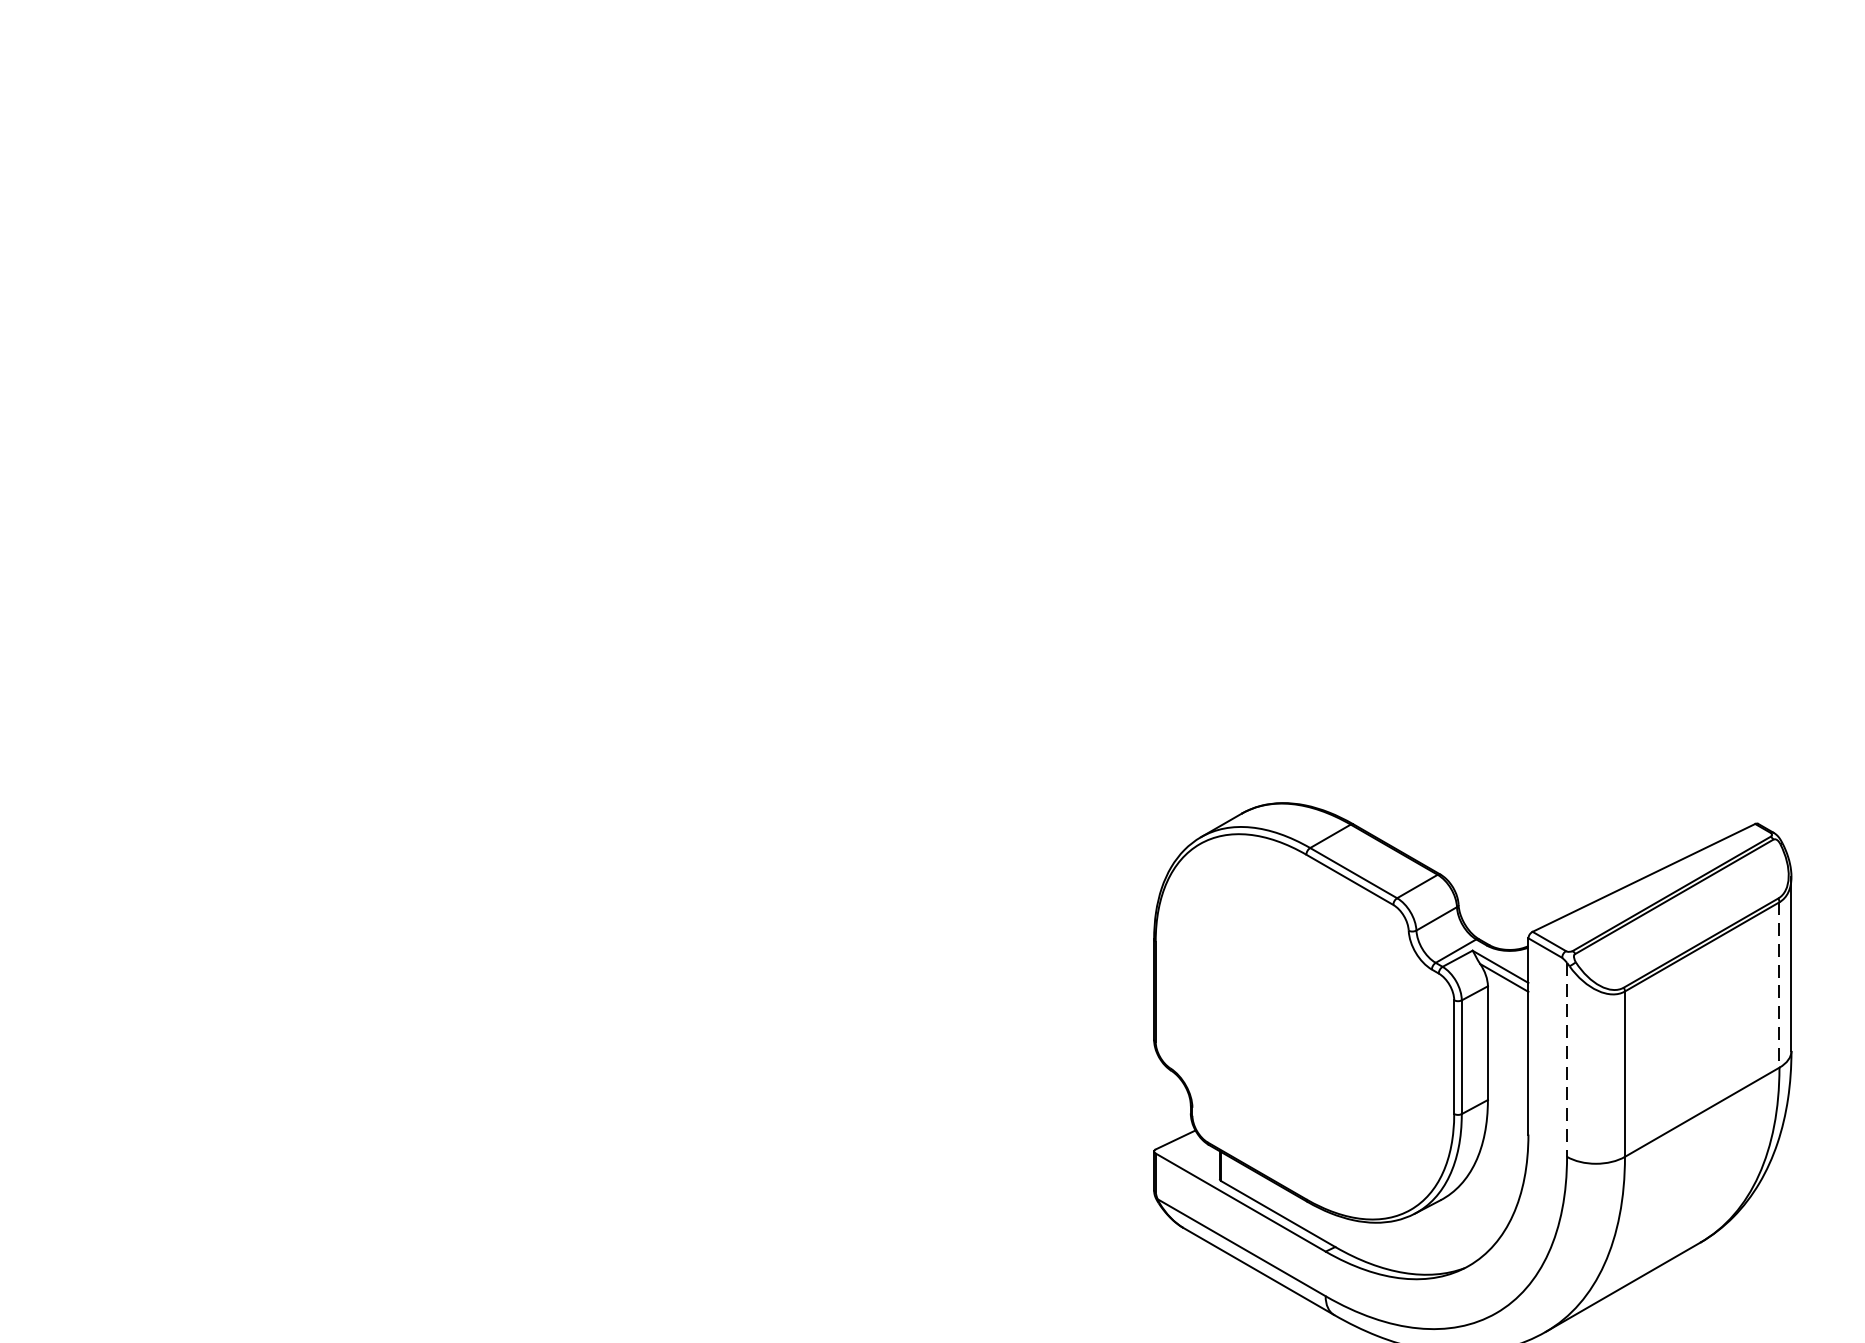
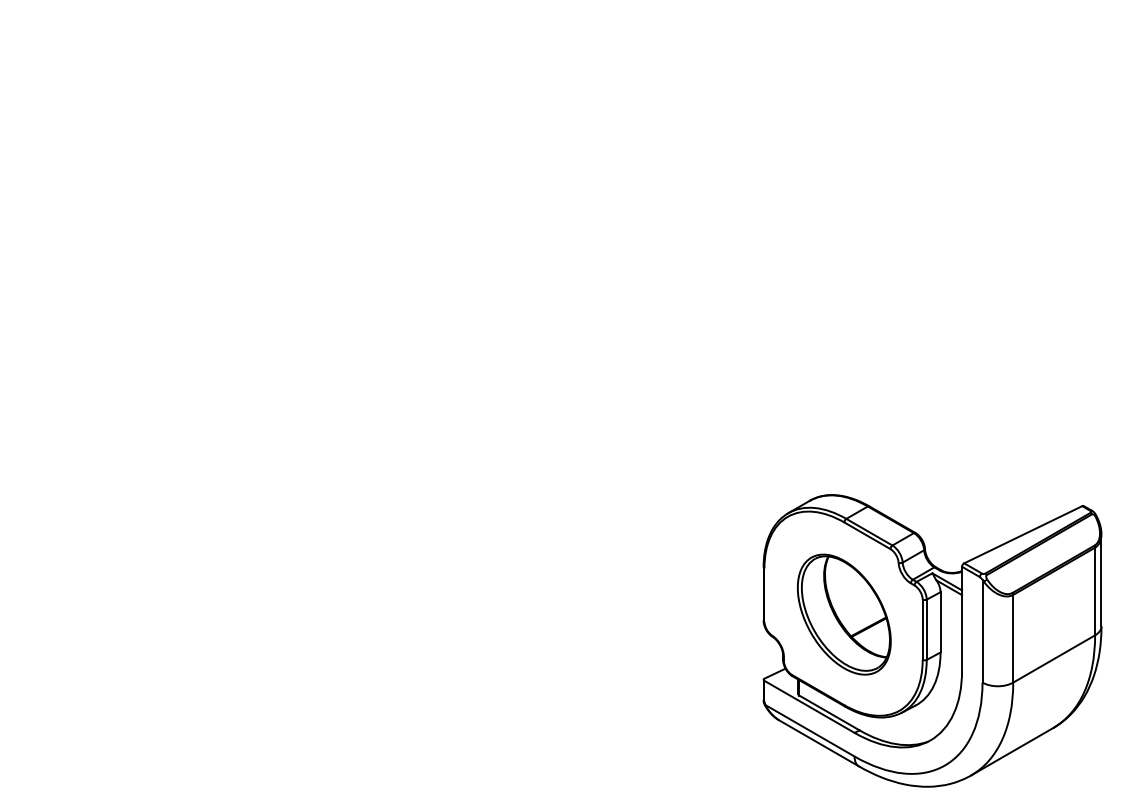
line: (1780, 984) -> (1095, 591), dashed -> solid
part: (1306, 1028) -> (844, 614), added
line: (1567, 1060) -> (982, 631), dashed -> solid

